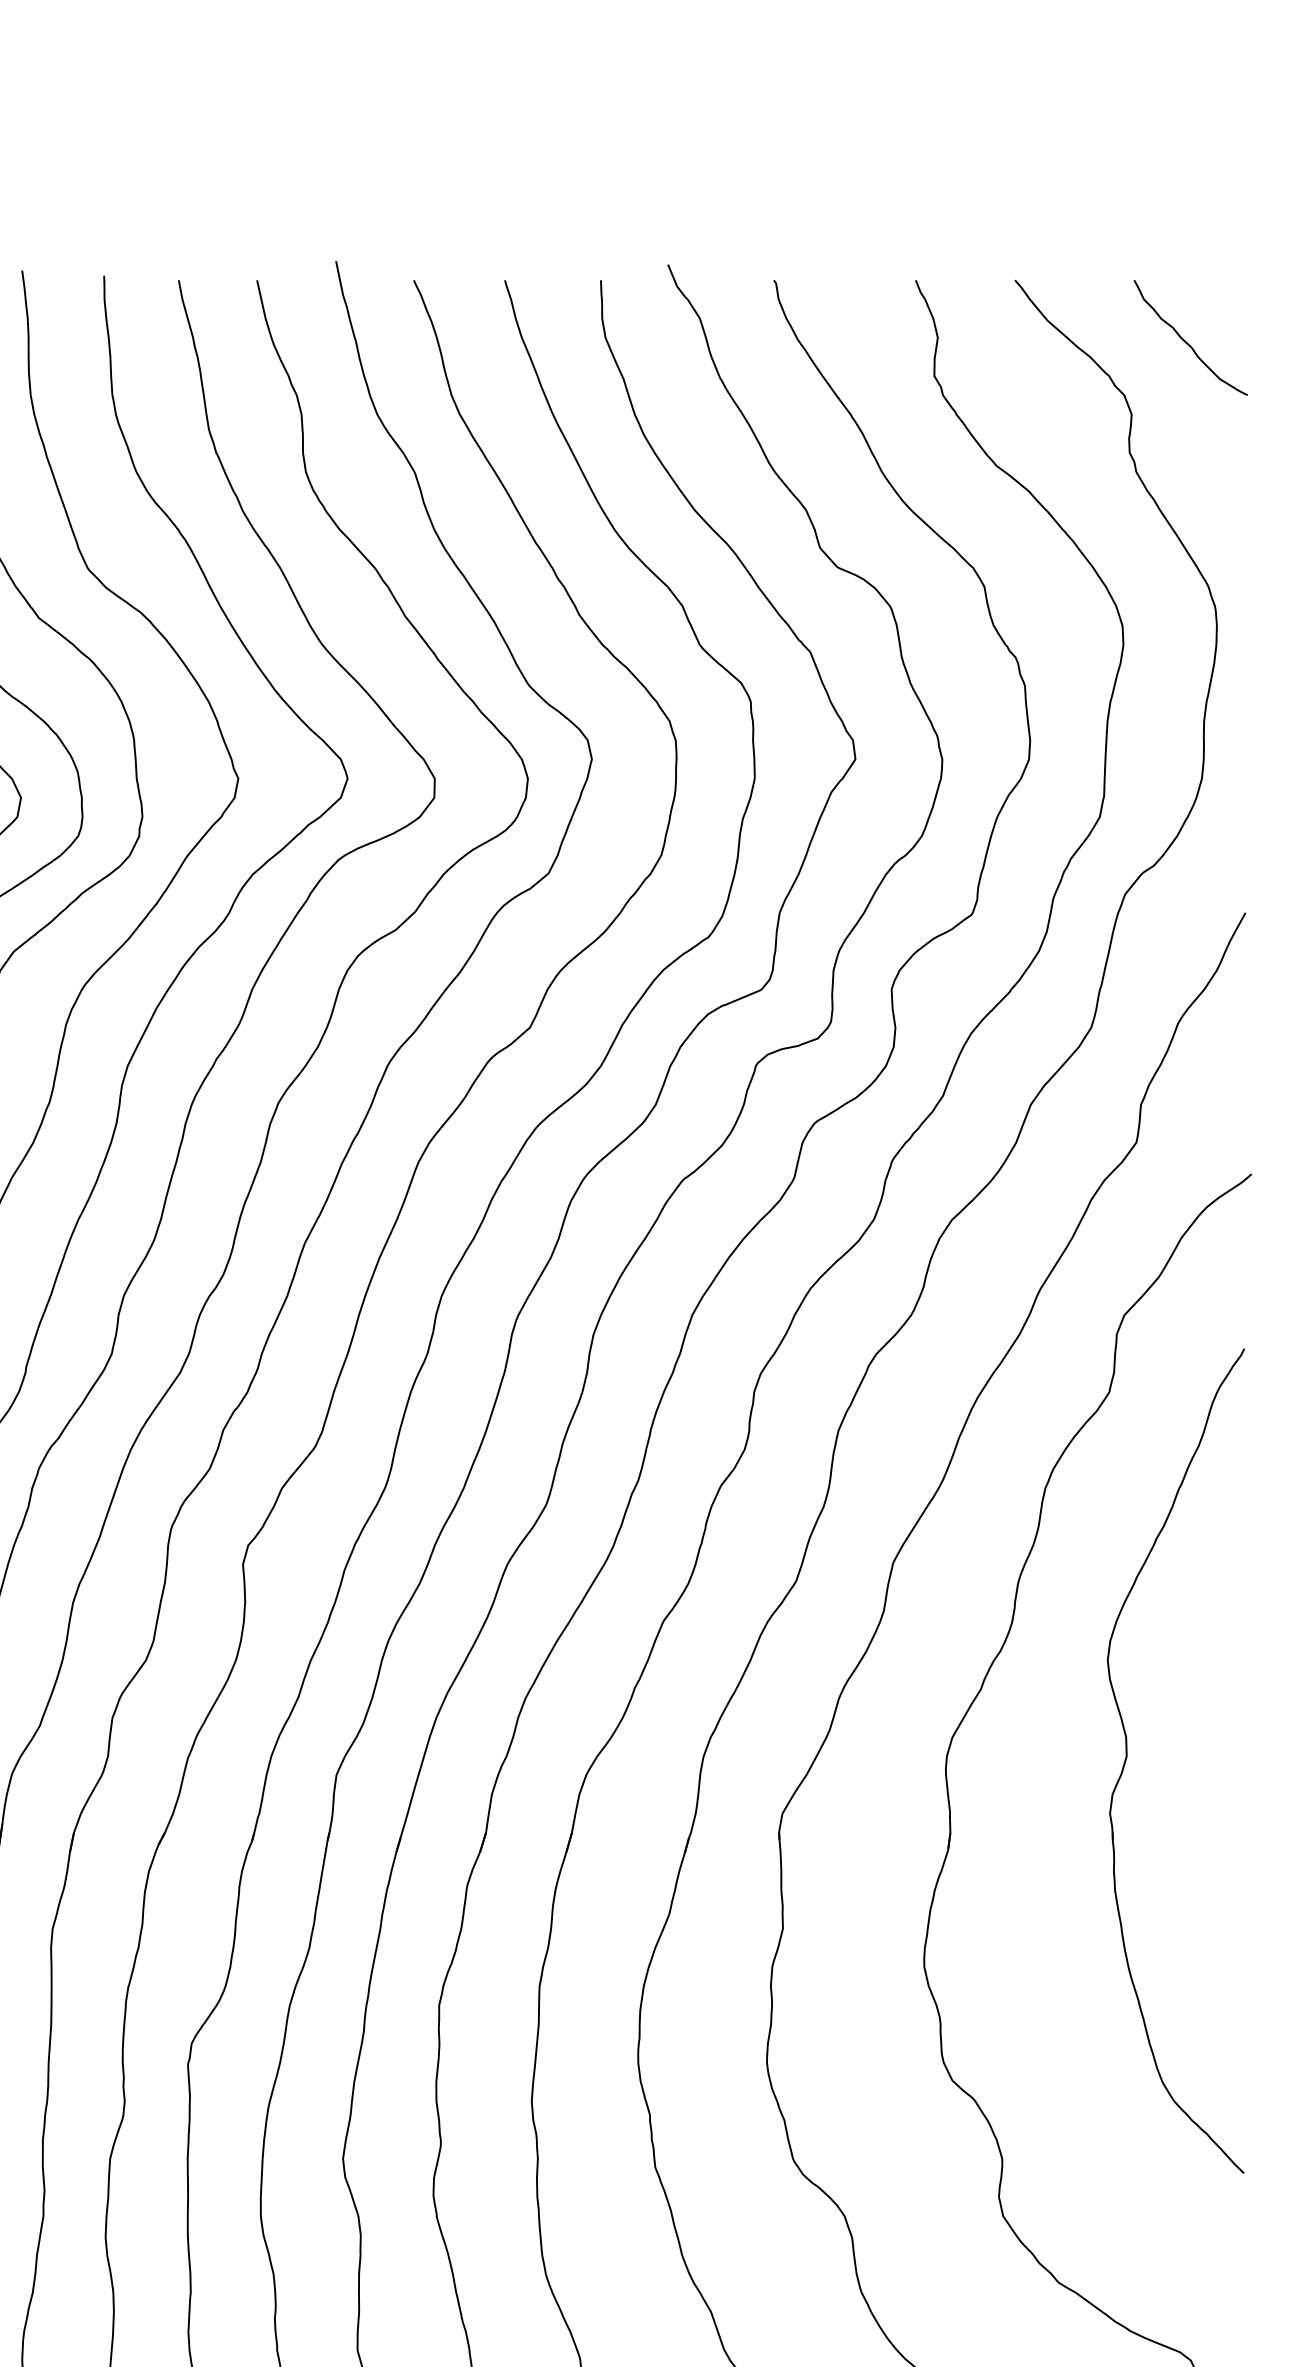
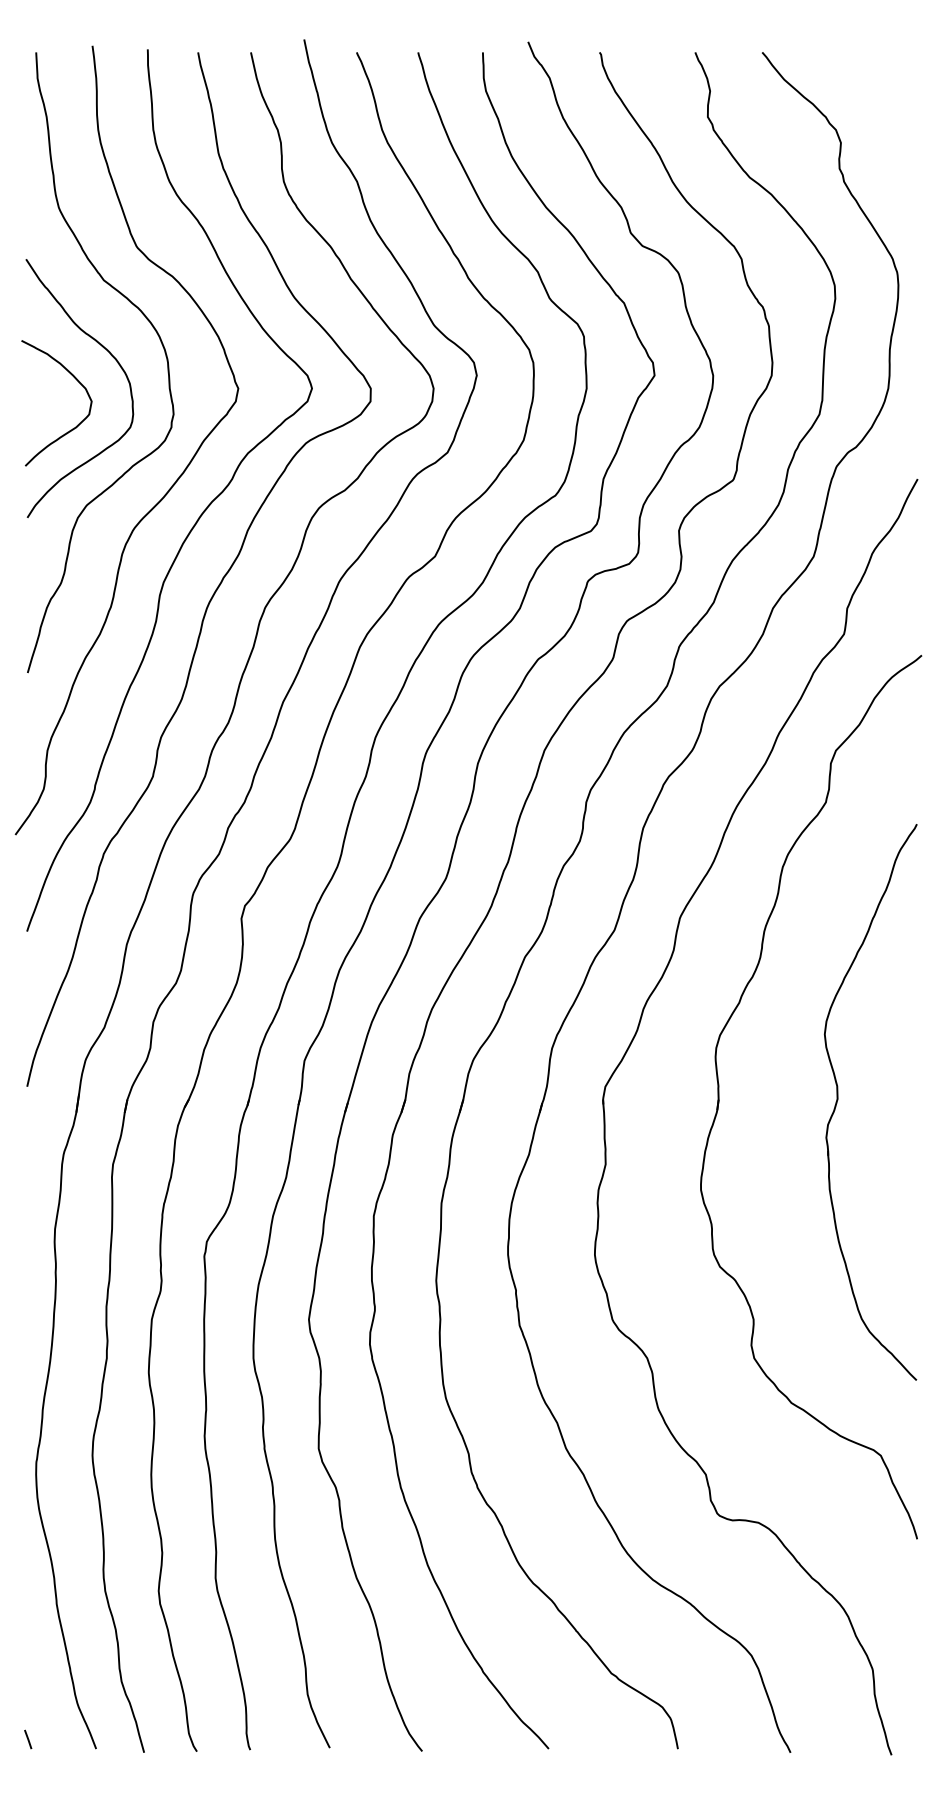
curve: (1187, 341) -> (878, 93), removed
part: (1128, 1758) -> (838, 1100), moved

